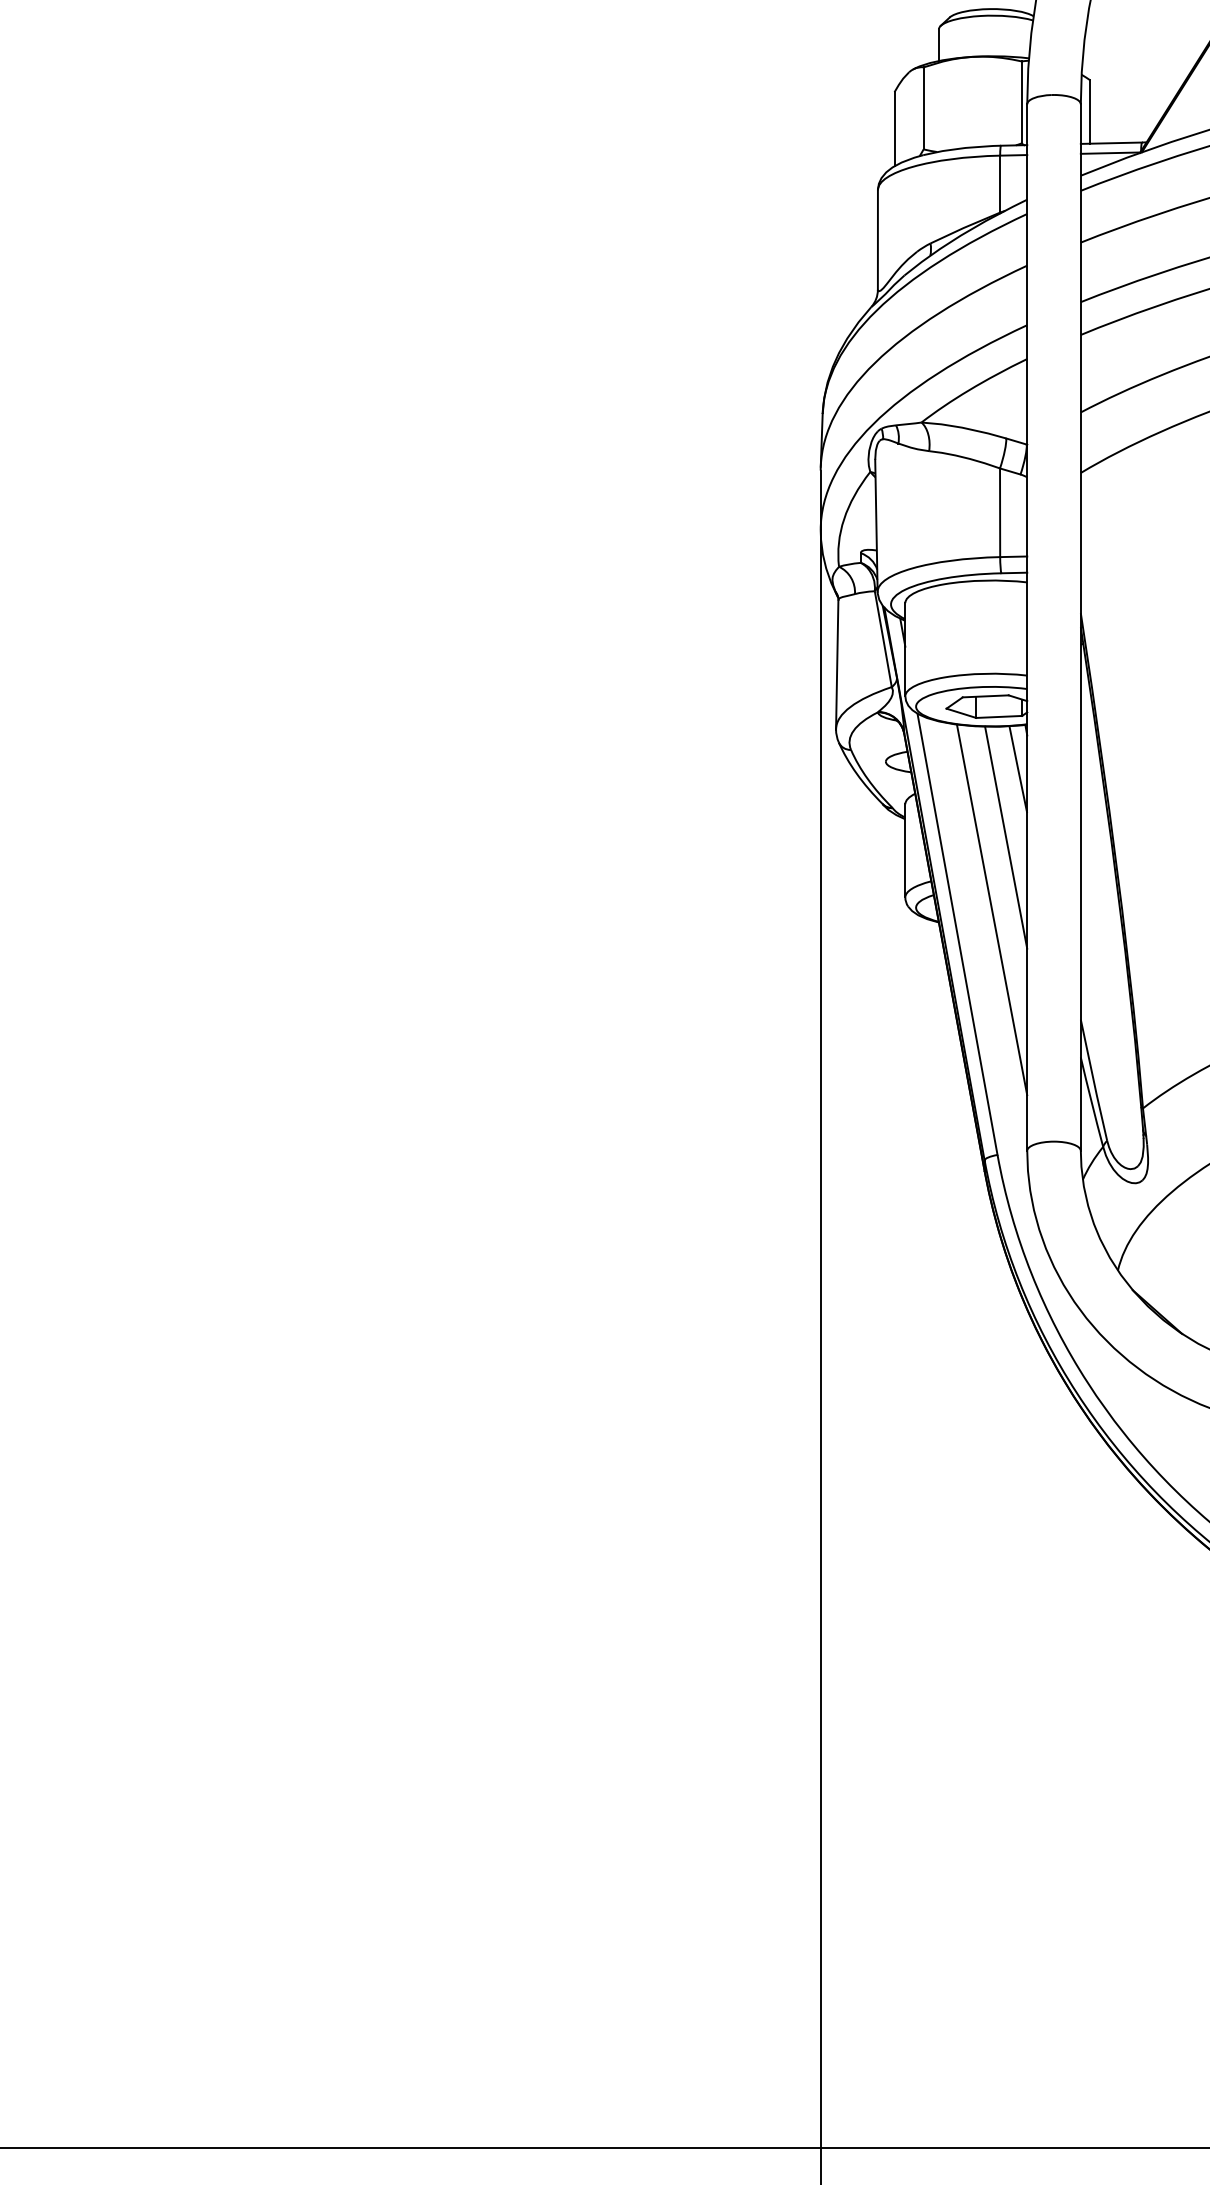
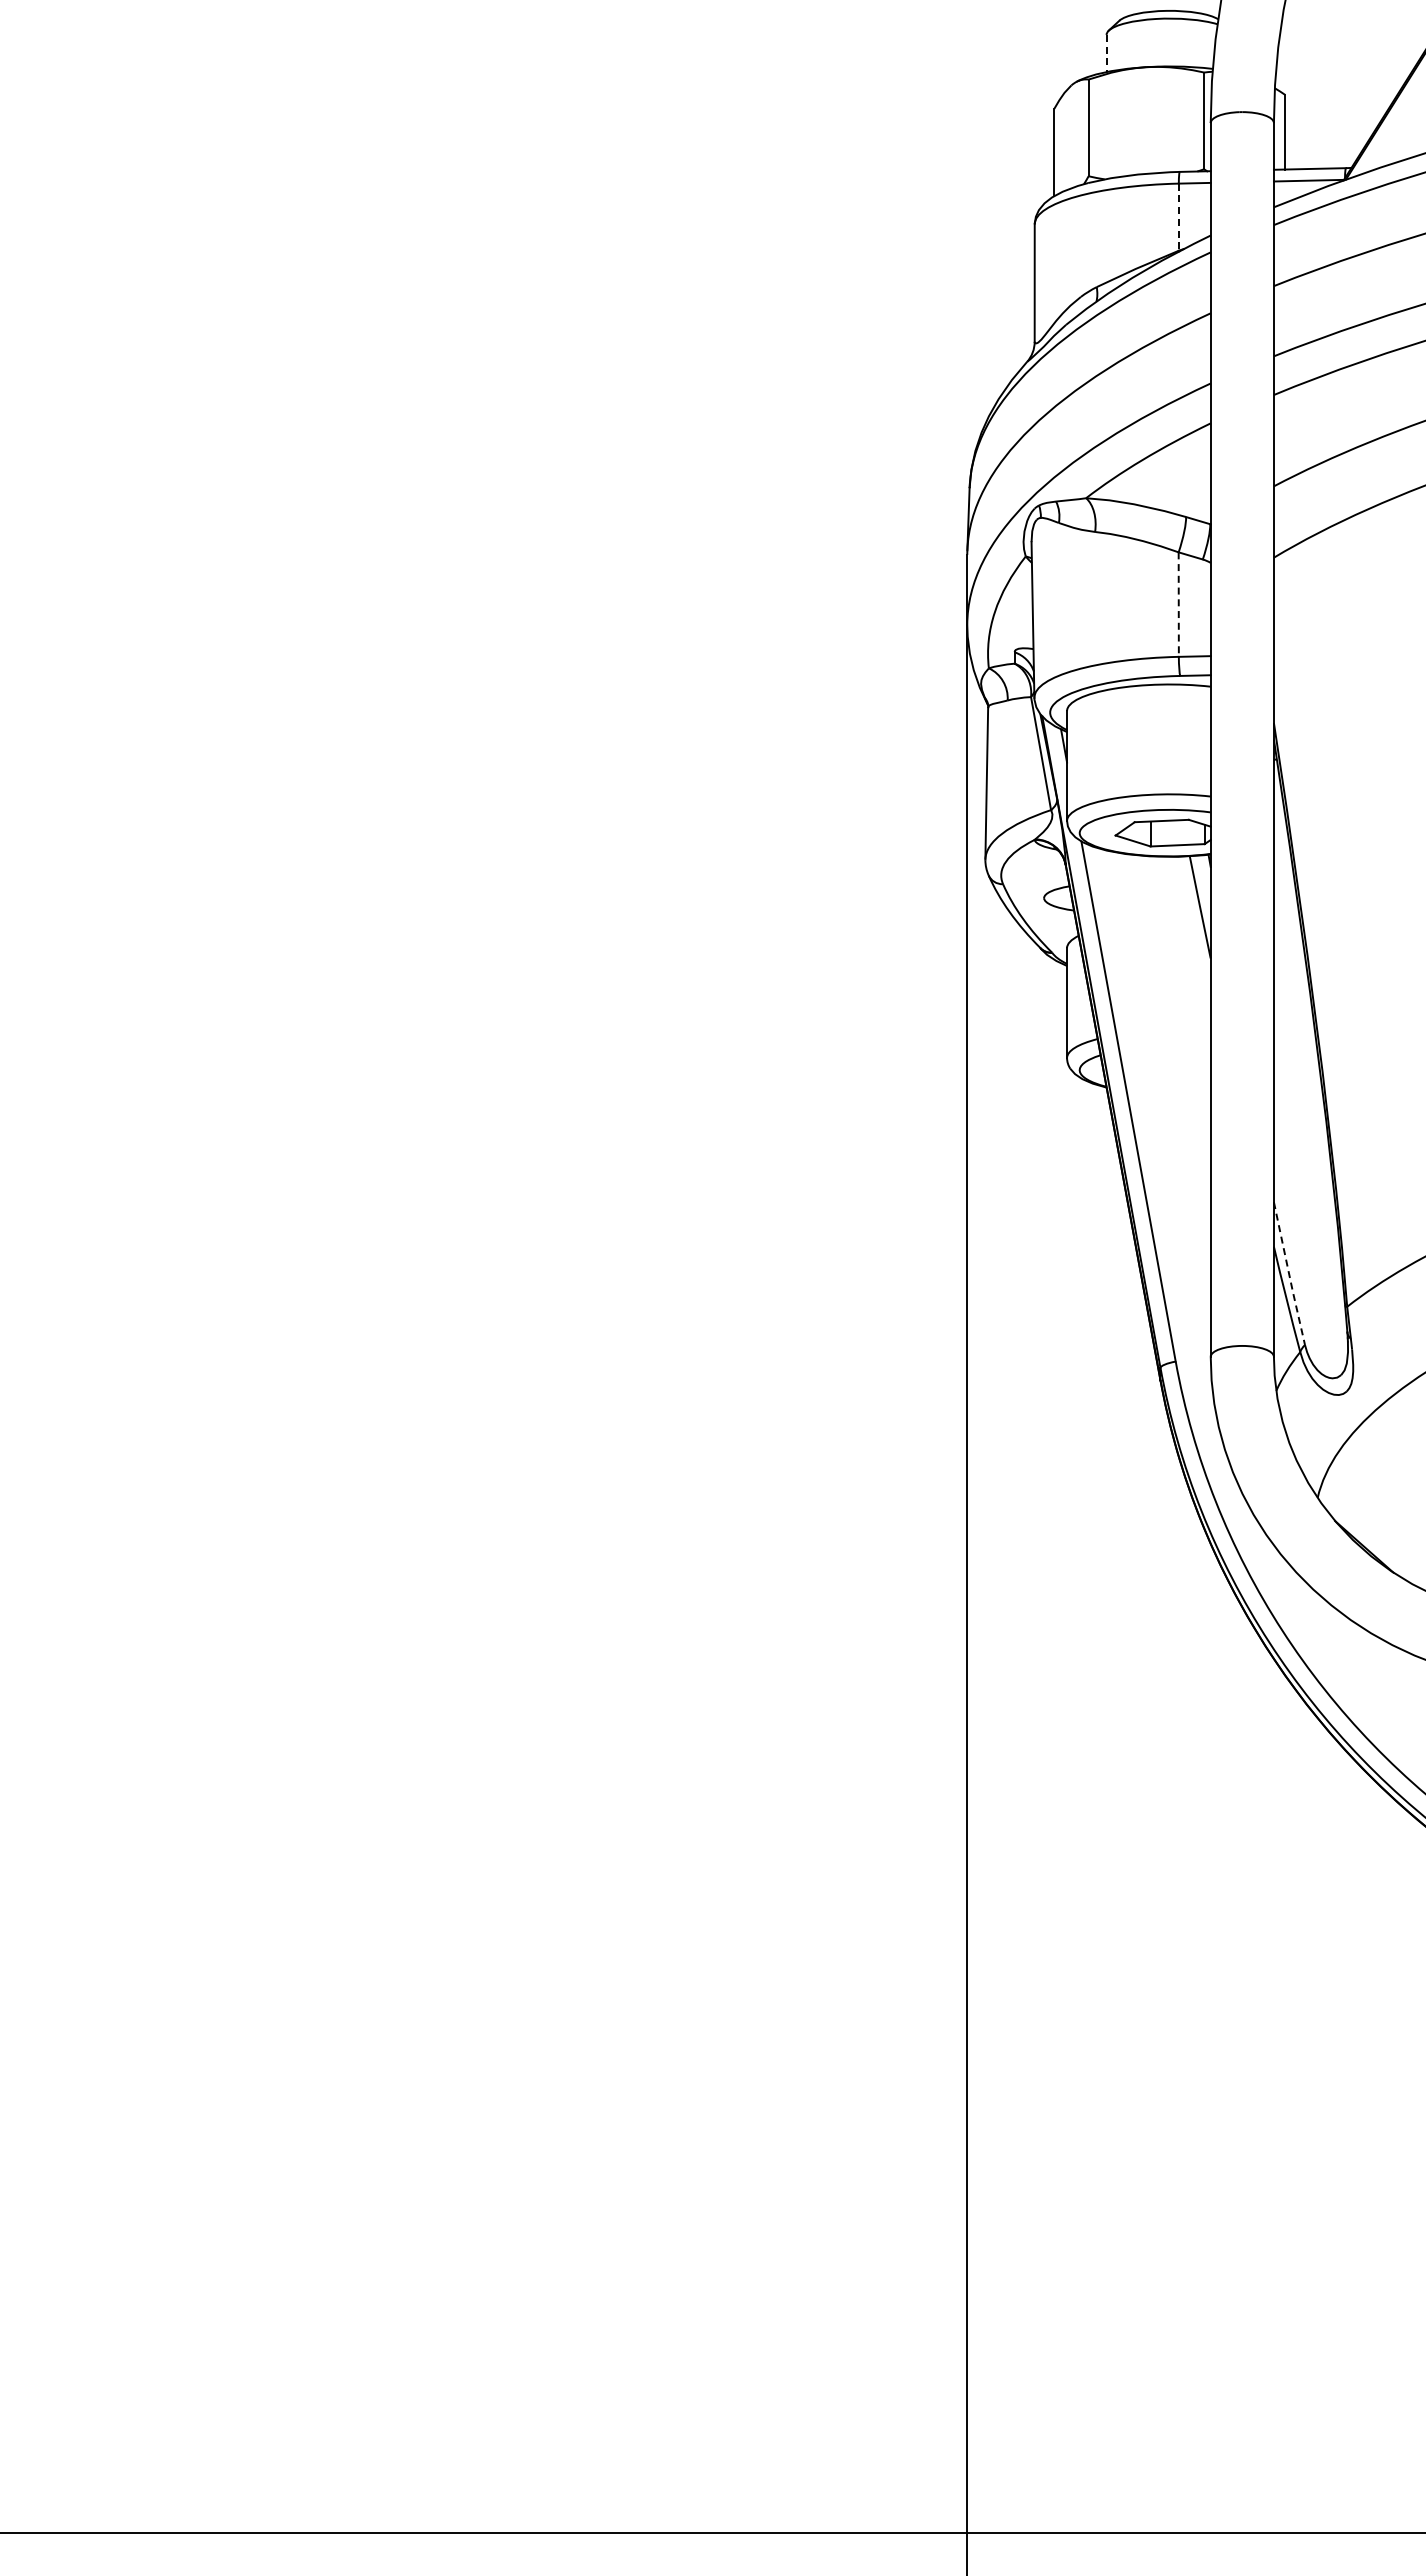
line: (938, 45) -> (1106, 53), solid -> dashed
line: (999, 184) -> (1178, 217), solid -> dashed
line: (999, 513) -> (1178, 605), solid -> dashed
line: (1005, 837) -> (1185, 987), removed
line: (991, 909) -> (1168, 1072), removed
line: (1094, 1081) -> (1289, 1274), solid -> dashed

